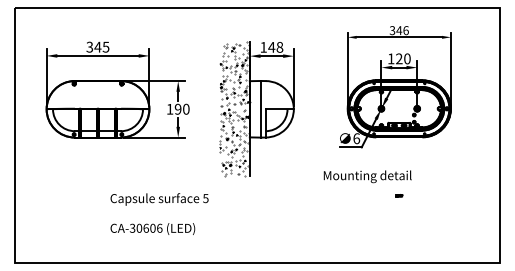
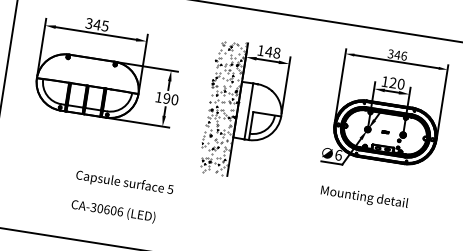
text: (367, 176) -> (364, 197), moved
part: (399, 195) -> (385, 132), moved
text: (159, 213) -> (122, 197), moved

